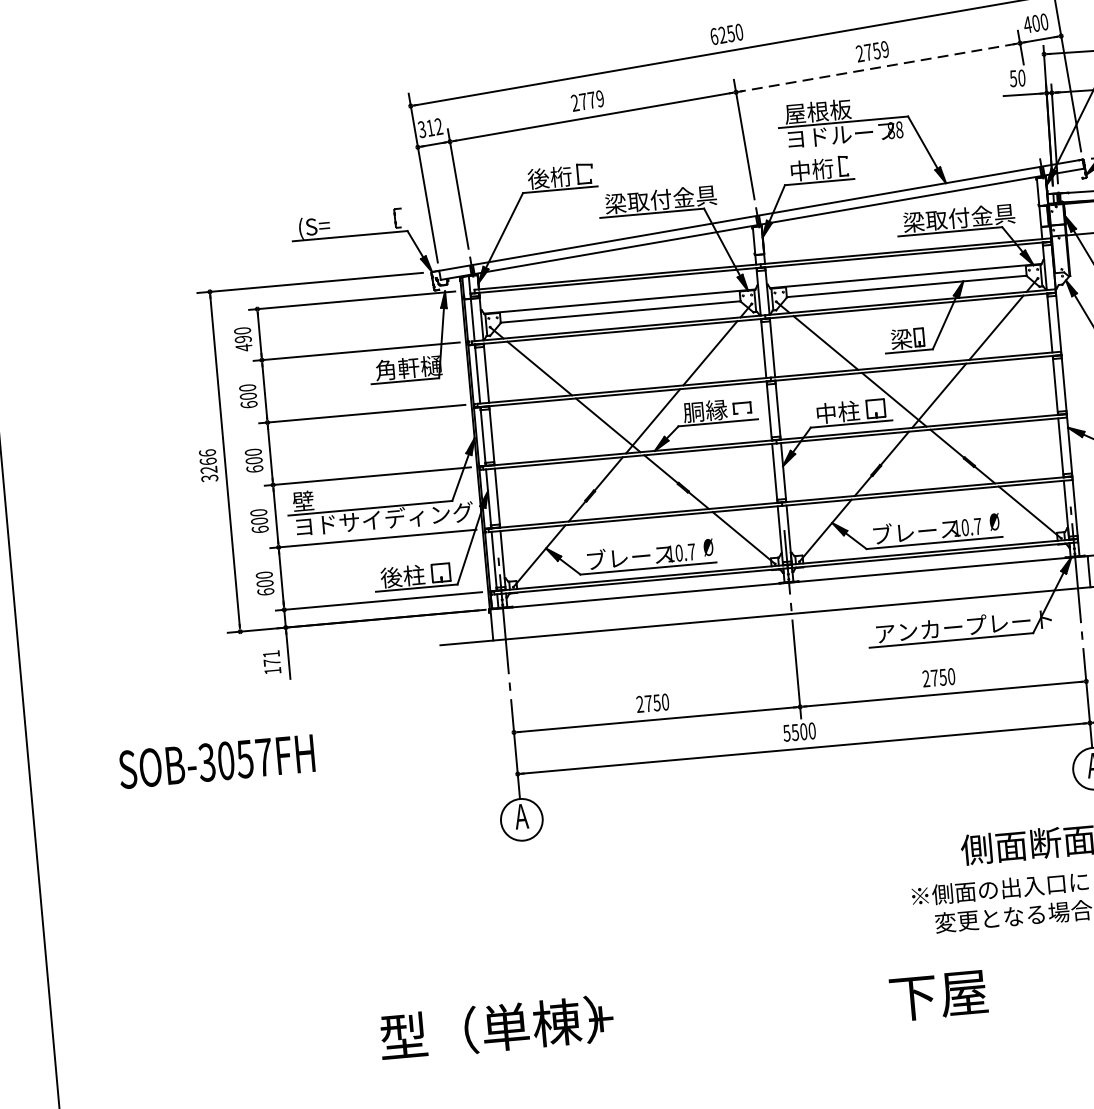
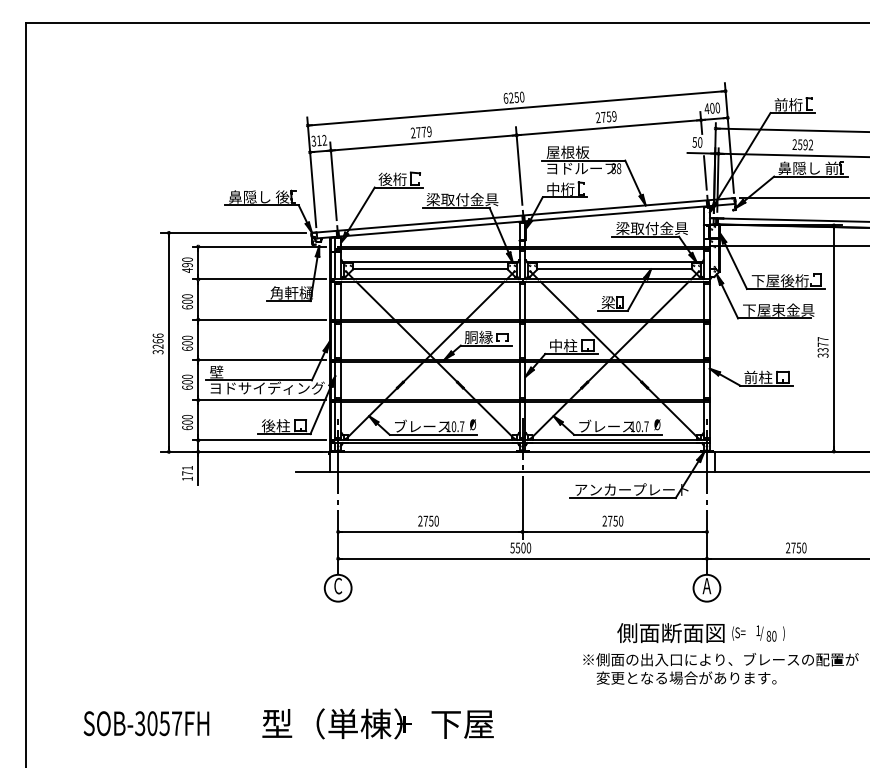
line: (877, 67) -> (608, 127), dashed -> solid
line: (1034, 123) -> (705, 172), added
text: (345, 222) -> (259, 196), (S= -> 鼻隠し 後
text: (216, 761) -> (146, 723), moved
text: (521, 815) -> (338, 585), A -> C
text: (938, 995) -> (462, 724), moved
text: (495, 1027) -> (336, 723), moved

